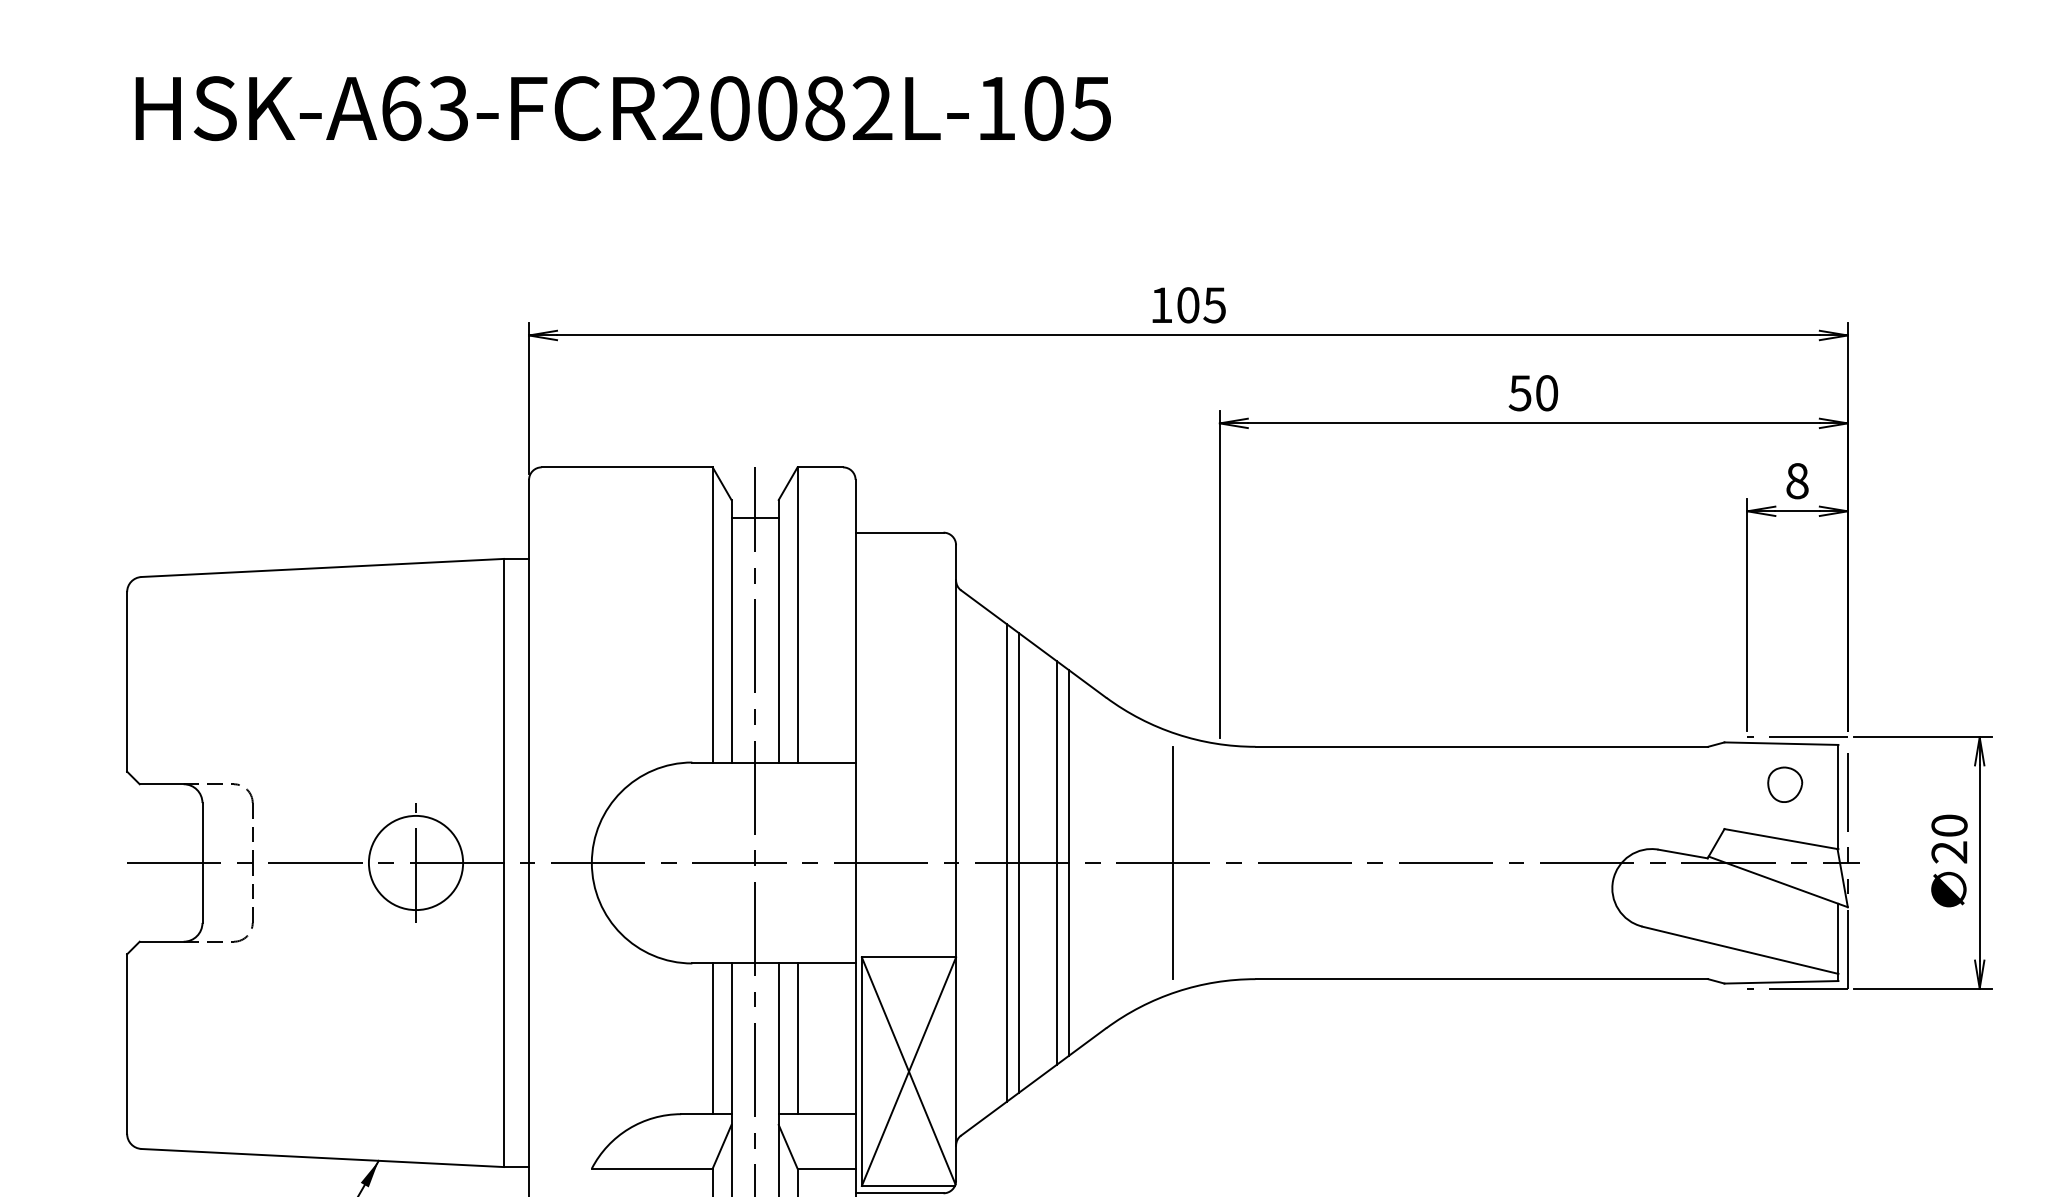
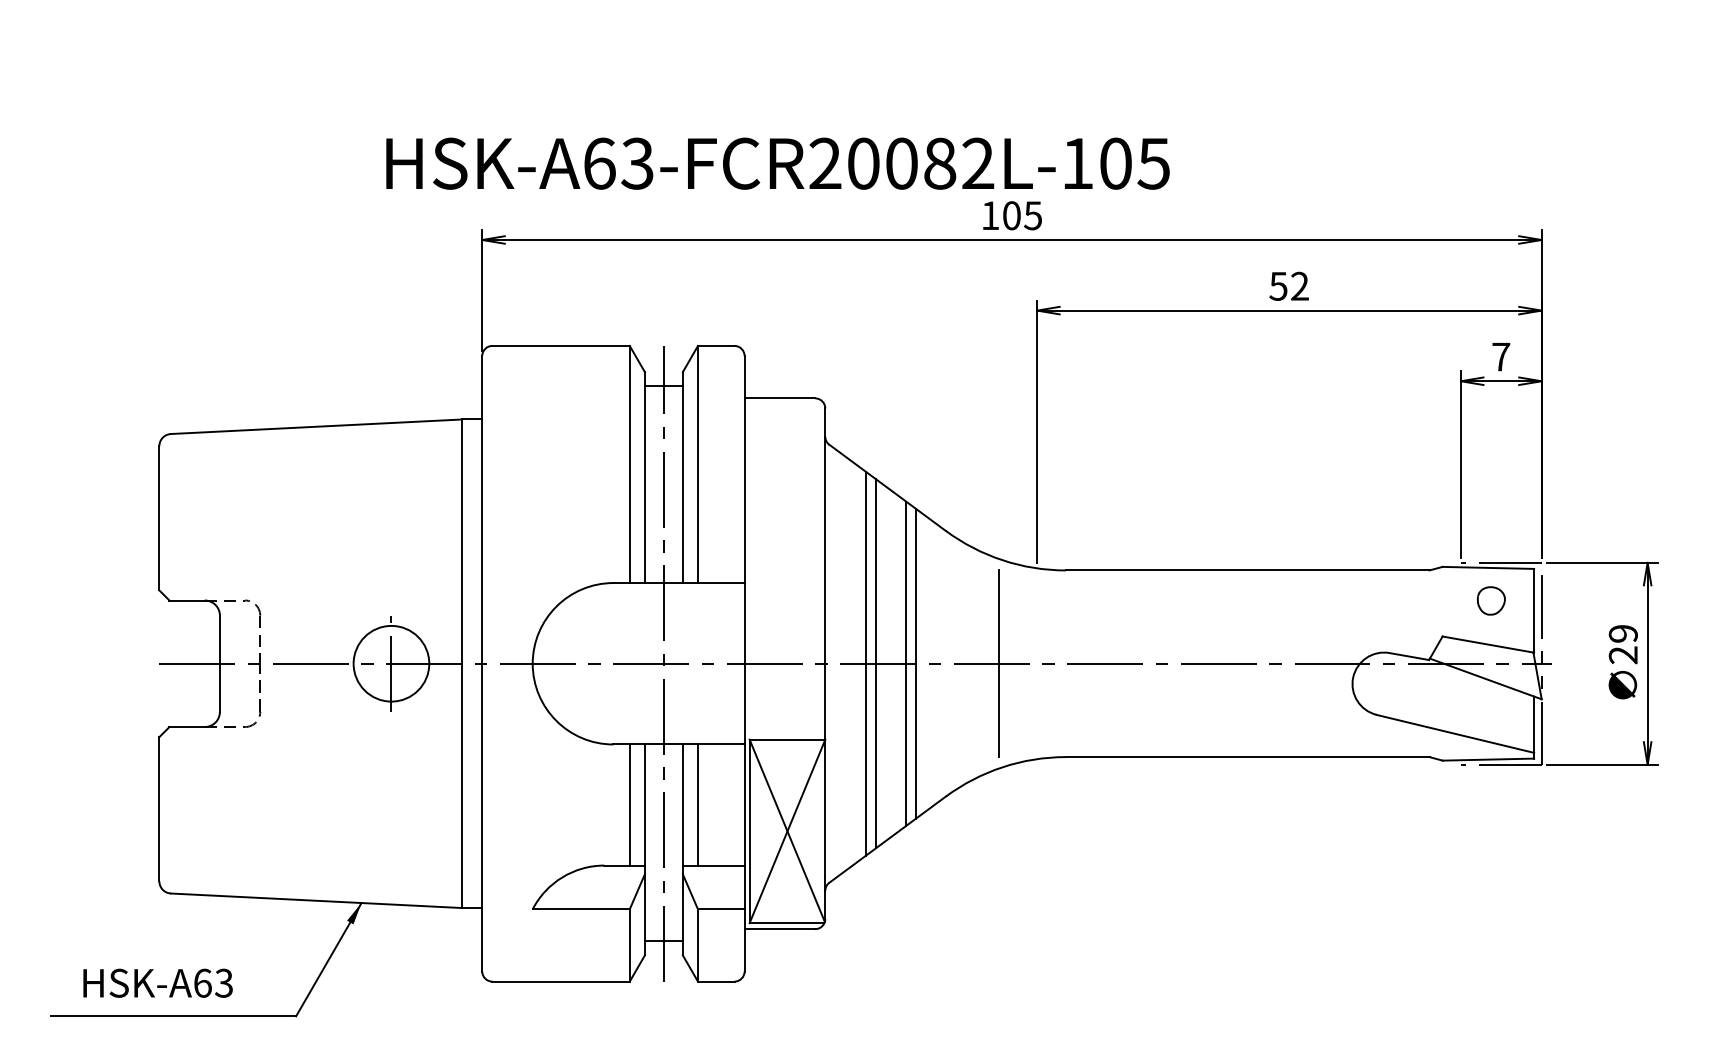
text: (622, 108) -> (777, 163), moved
text: (1546, 392) -> (1299, 285), 50 -> 52
text: (1797, 480) -> (1501, 356), 8 -> 7
text: (1948, 825) -> (1622, 633), 20 -> 29

